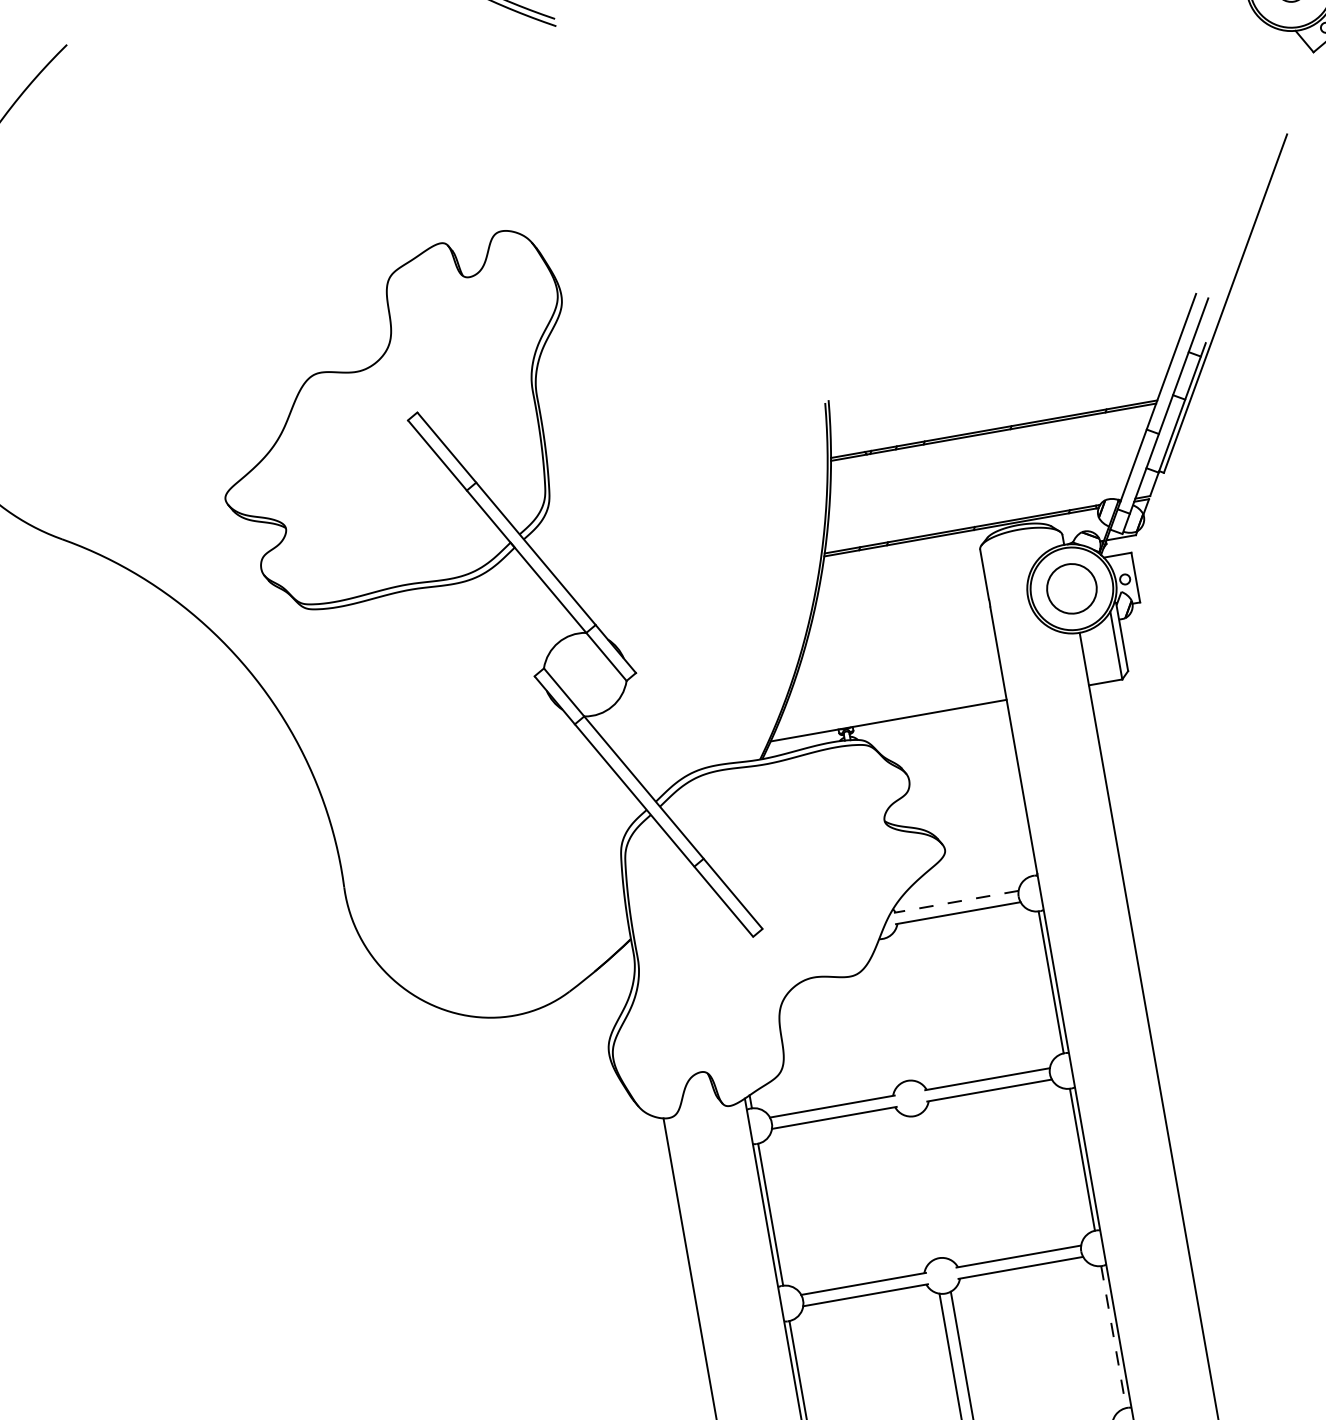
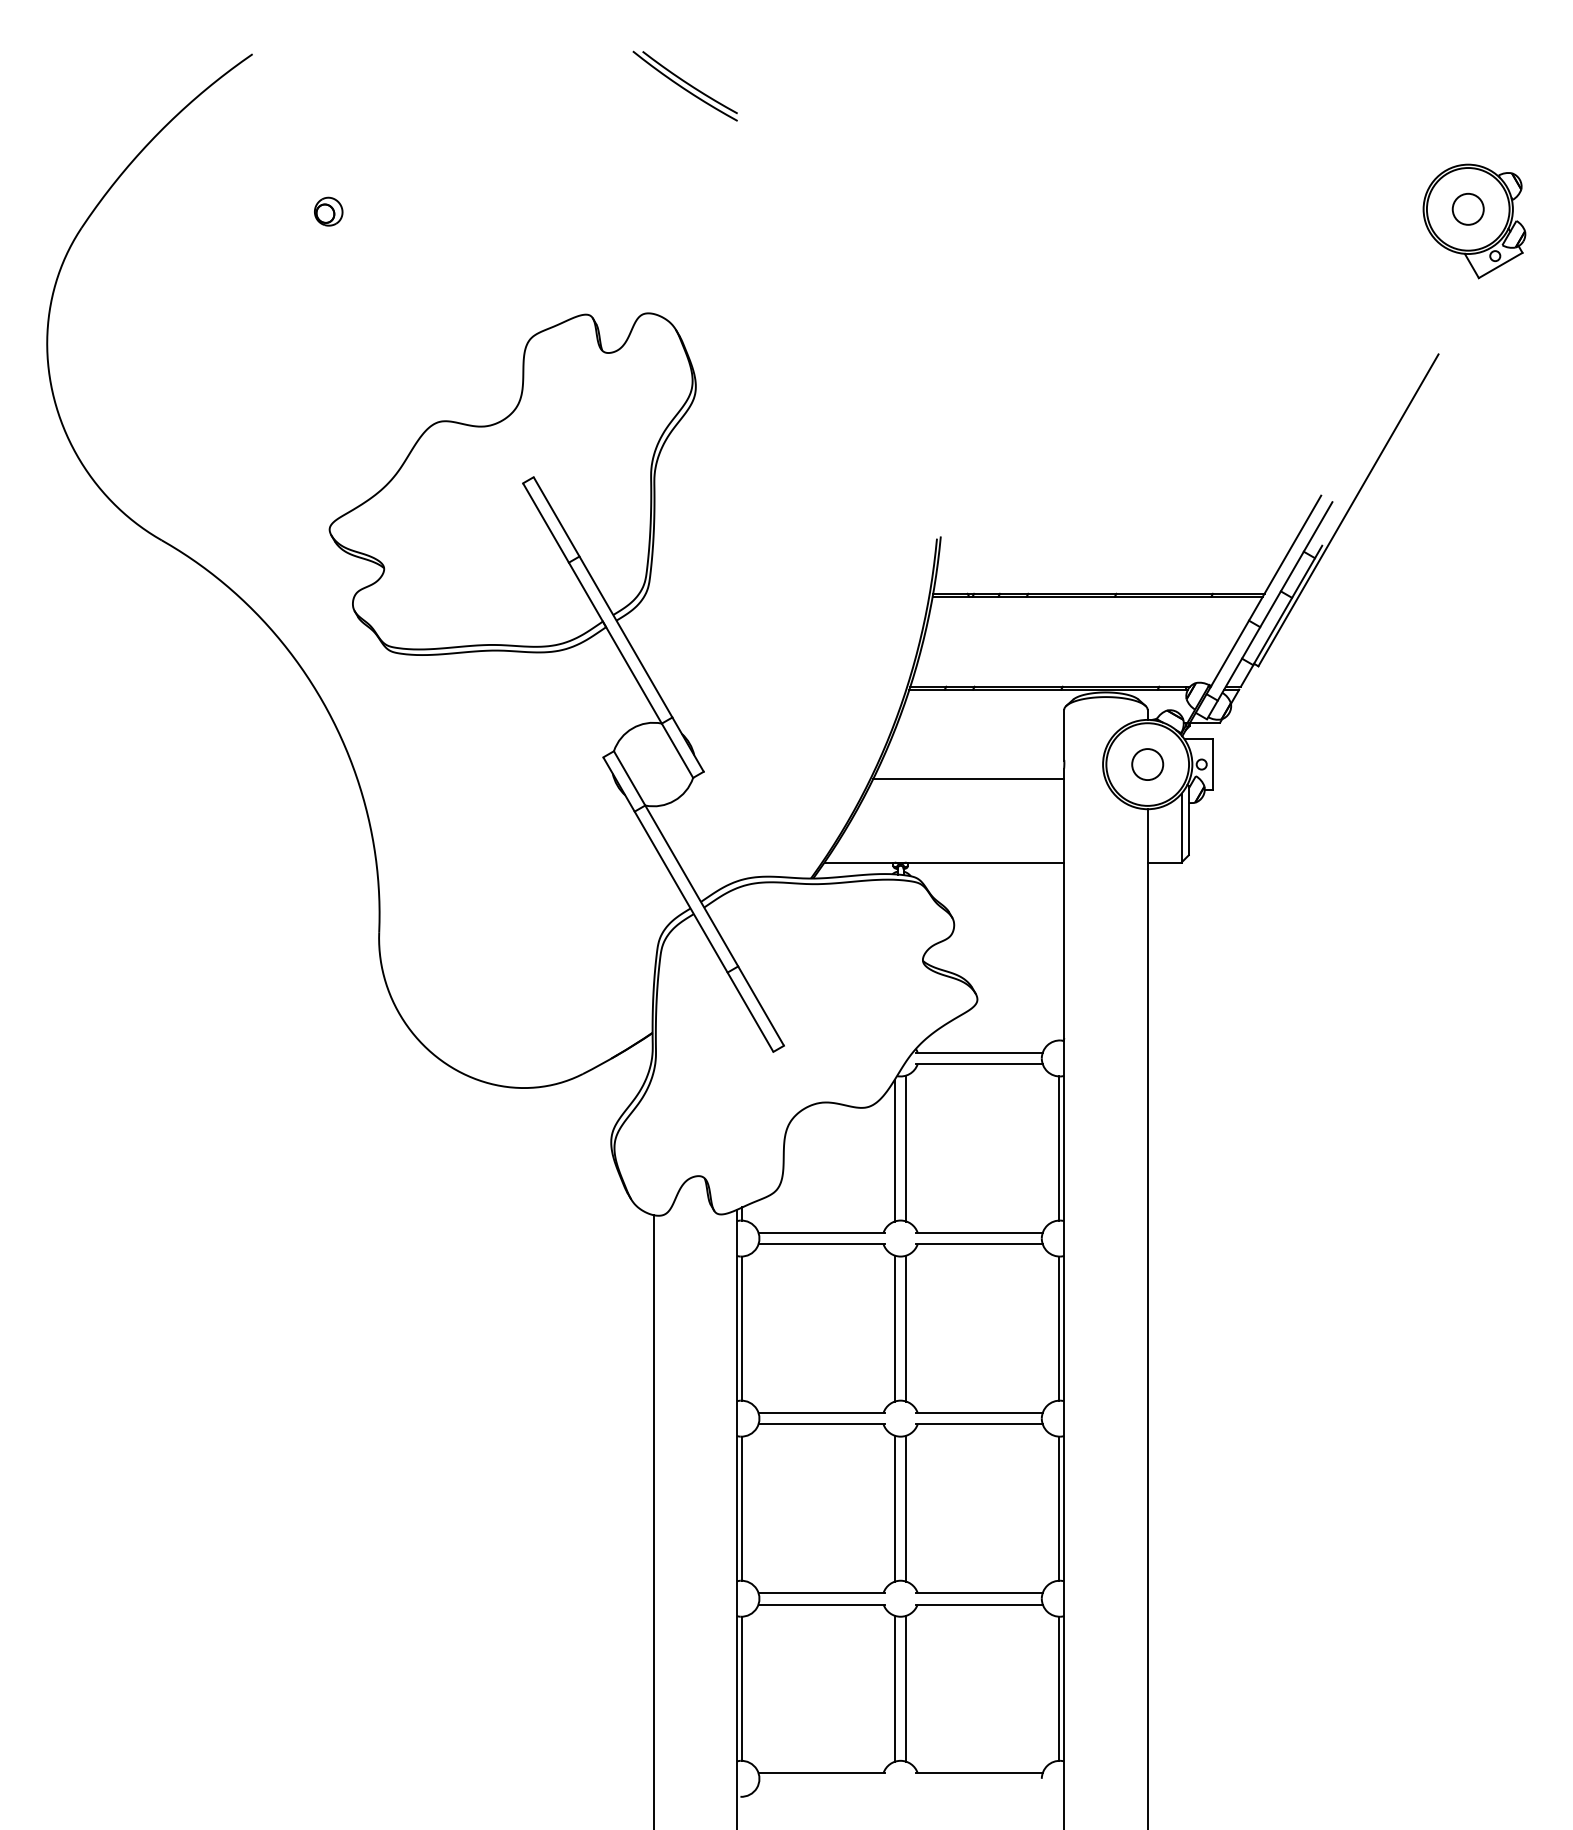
part: (169, 186) -> (328, 211), added
circle: (1071, 588) -> (1147, 764), size x0.62
line: (897, 633) -> (968, 778), added
line: (955, 901) -> (978, 1052), dashed -> solid
line: (901, 1008) -> (906, 1148), added
line: (889, 1012) -> (894, 1150), added
line: (932, 1186) -> (906, 1328), added
line: (920, 1188) -> (894, 1328), added
line: (1113, 1337) -> (1058, 1509), dashed -> solid

